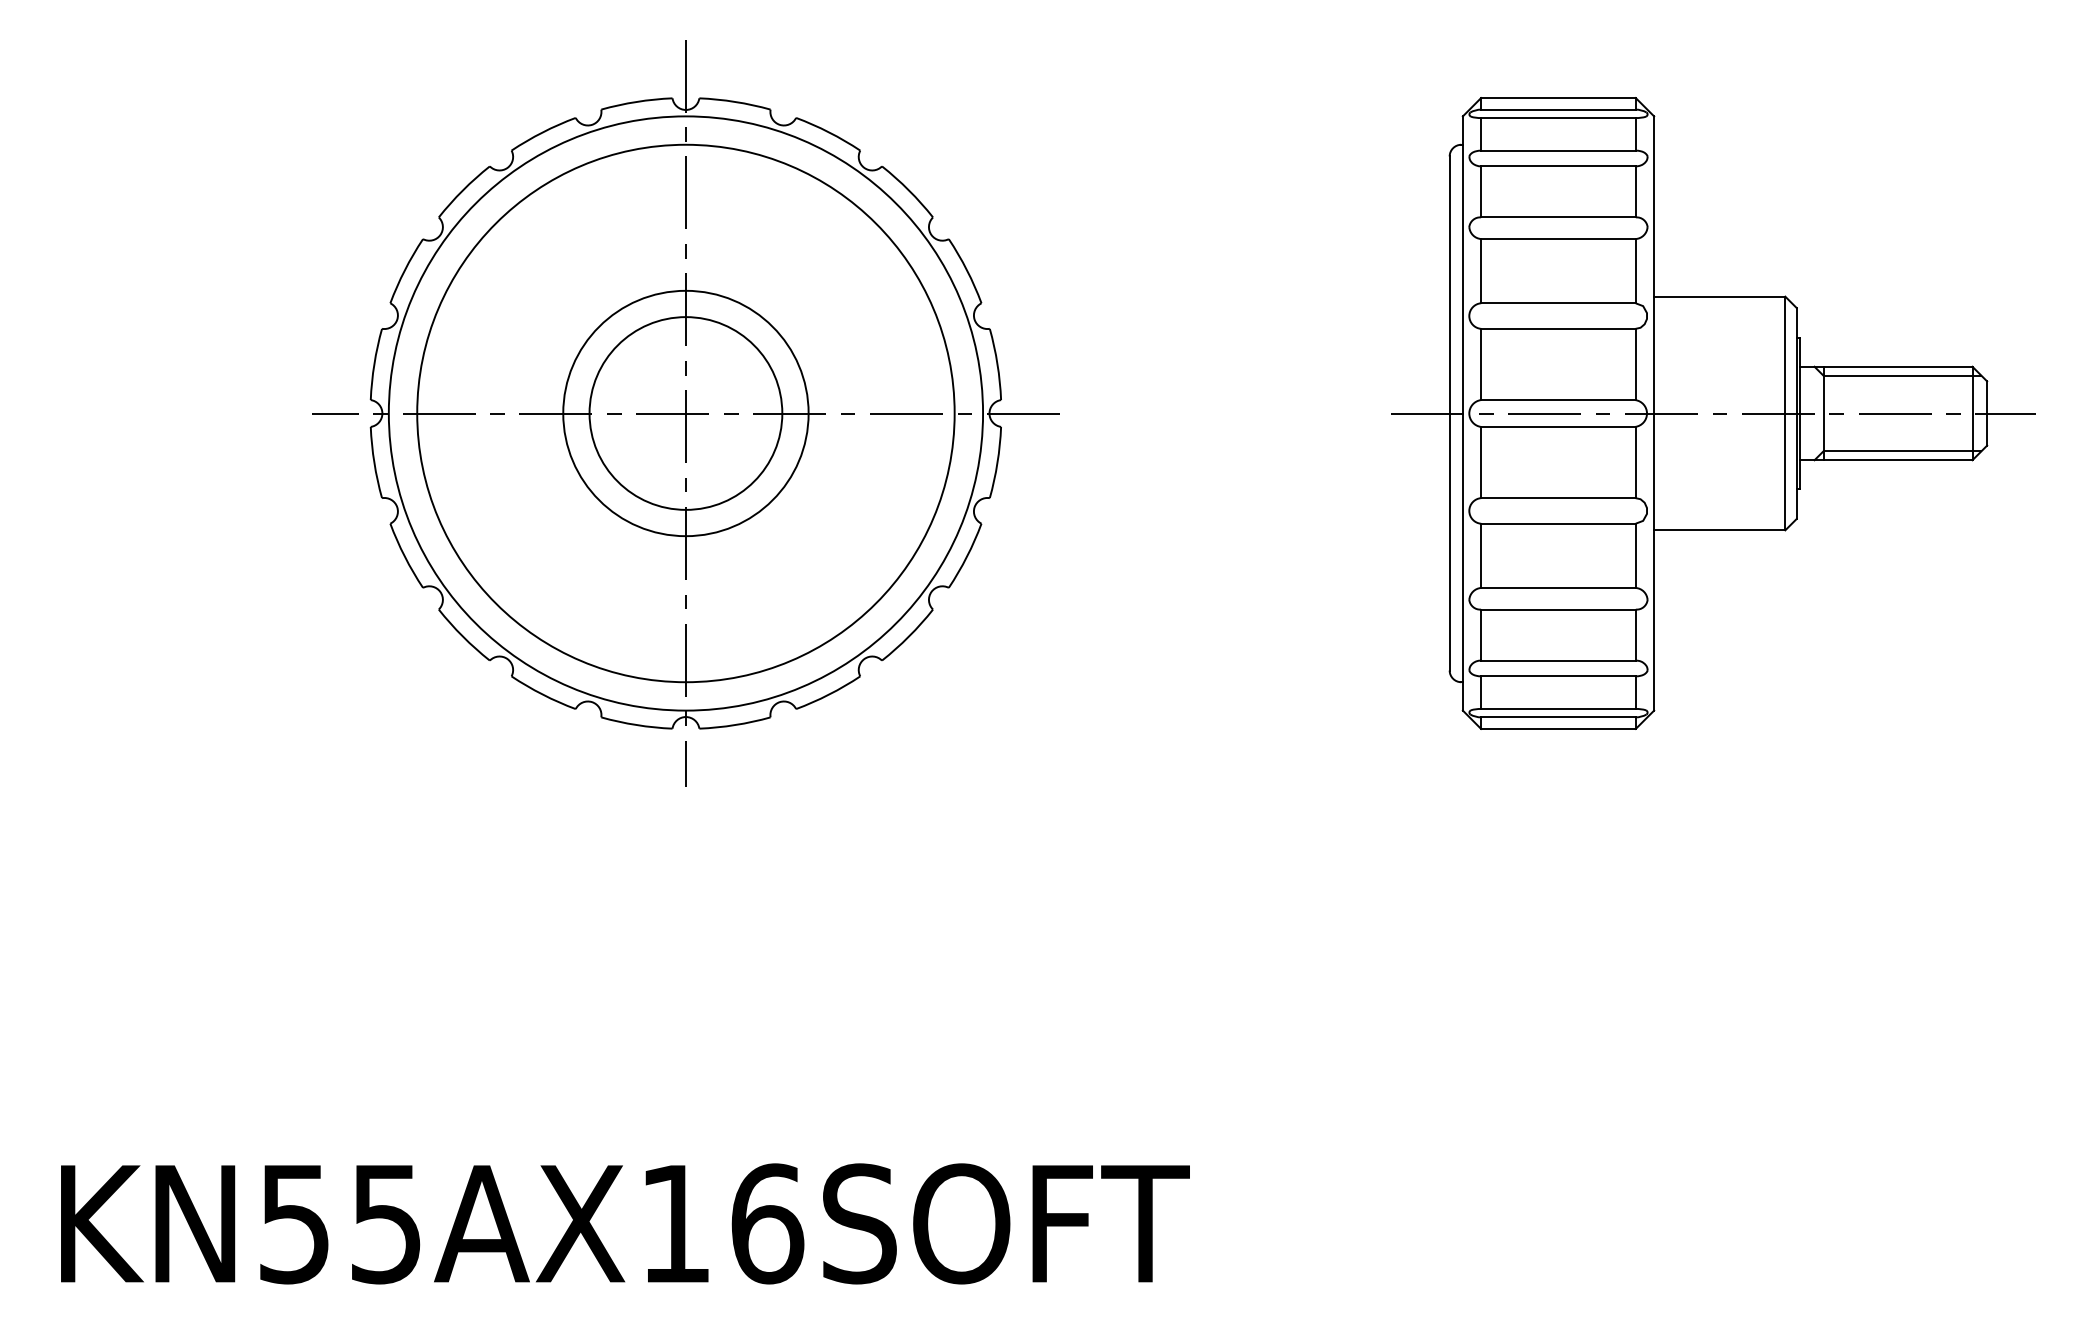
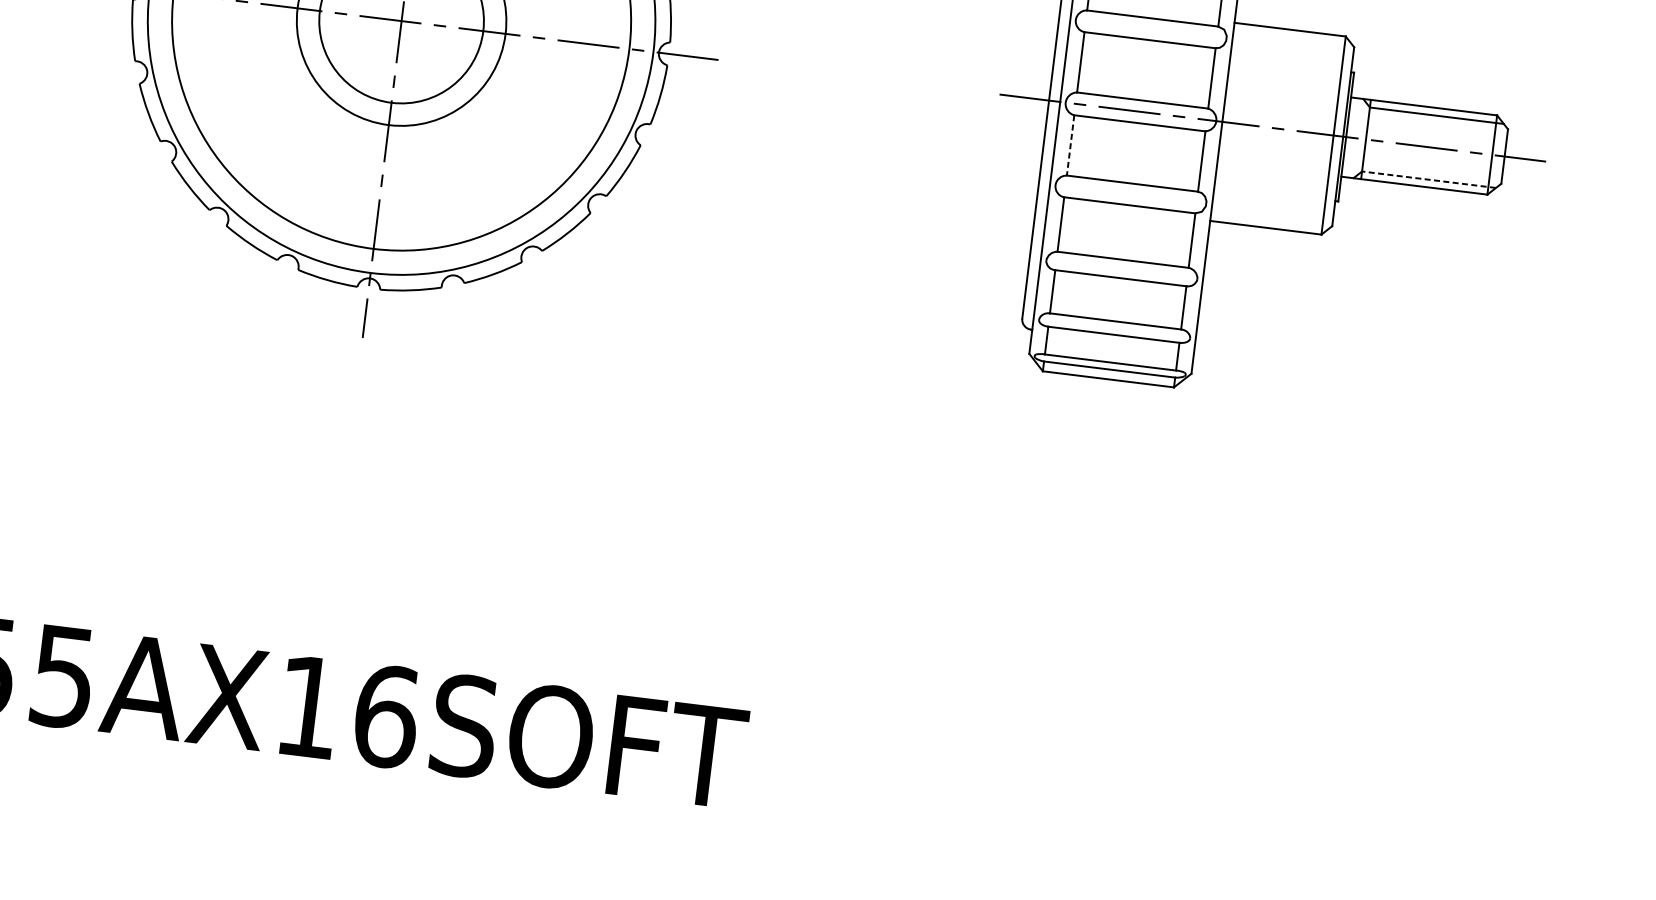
line: (1902, 451) -> (1428, 179), solid -> dashed
line: (1481, 462) -> (1070, 145), solid -> dashed

